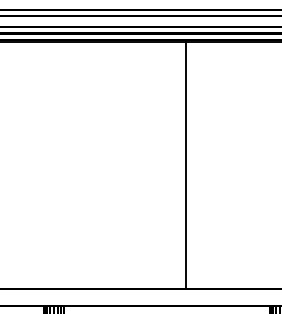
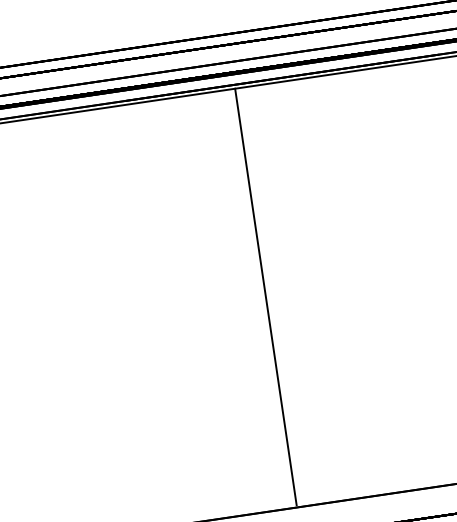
line: (186, 164) -> (266, 295), moved

